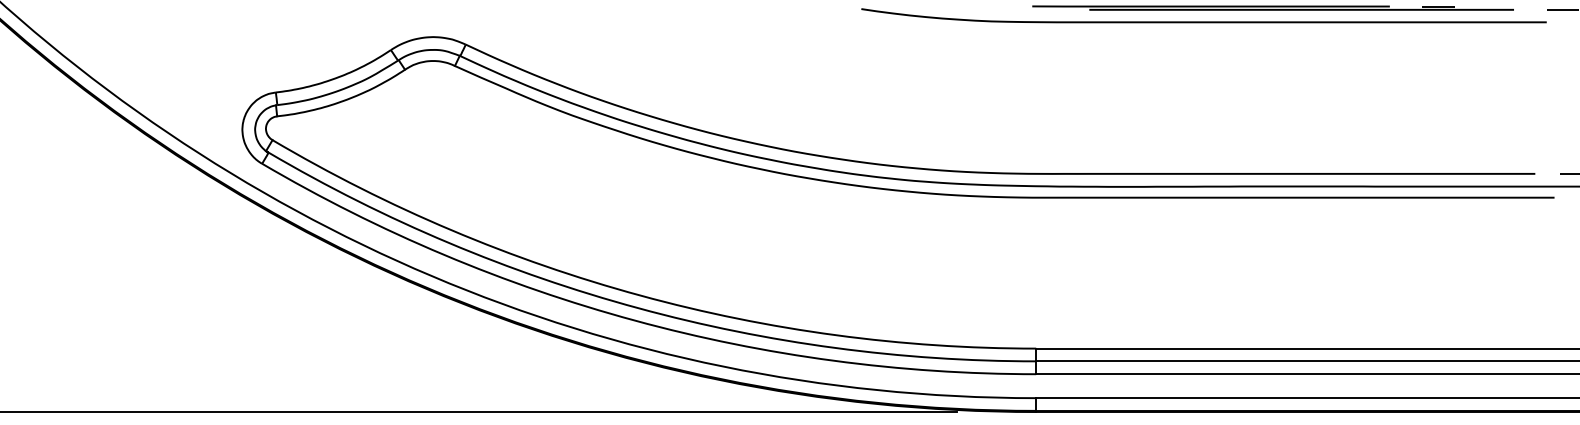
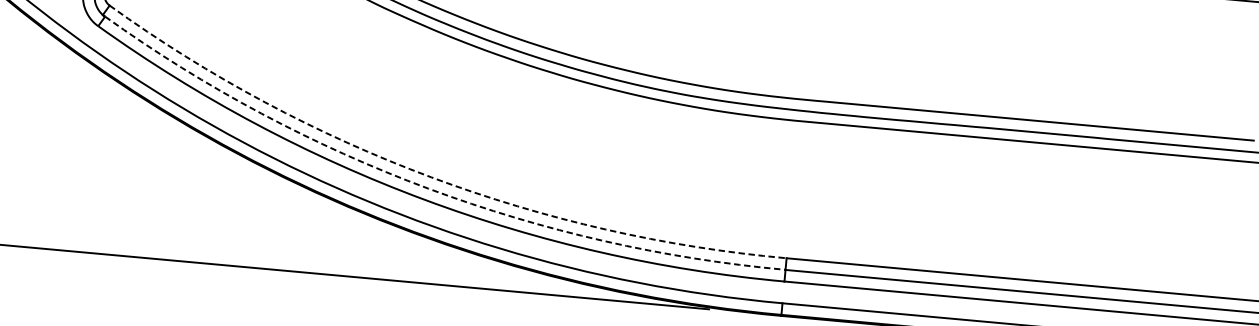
arc: (640, 295) -> (431, 177), solid -> dashed
arc: (638, 308) -> (428, 188), solid -> dashed

